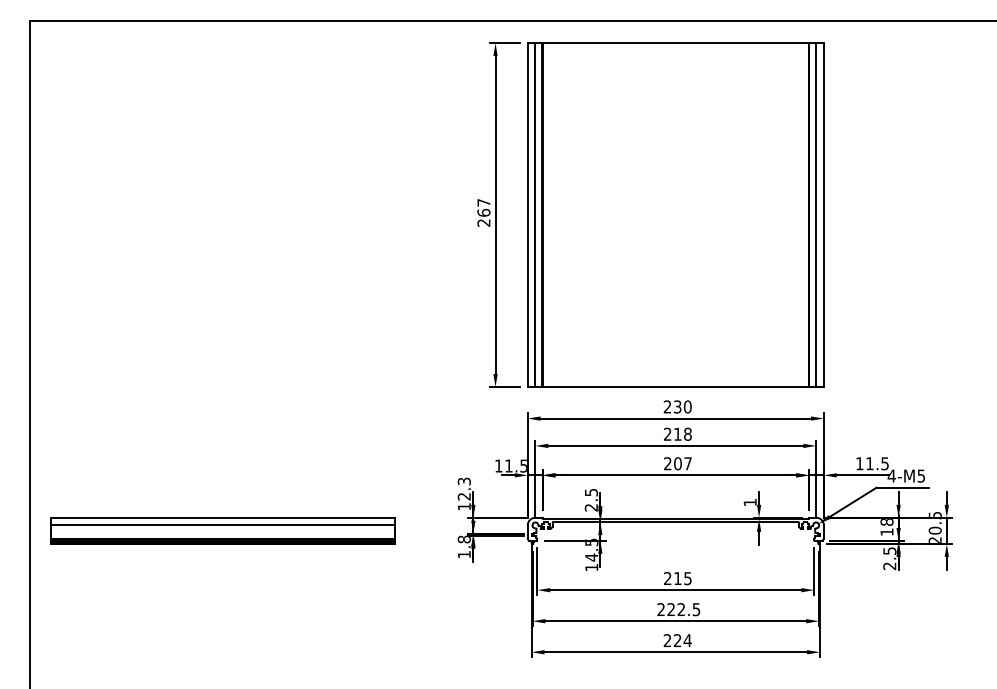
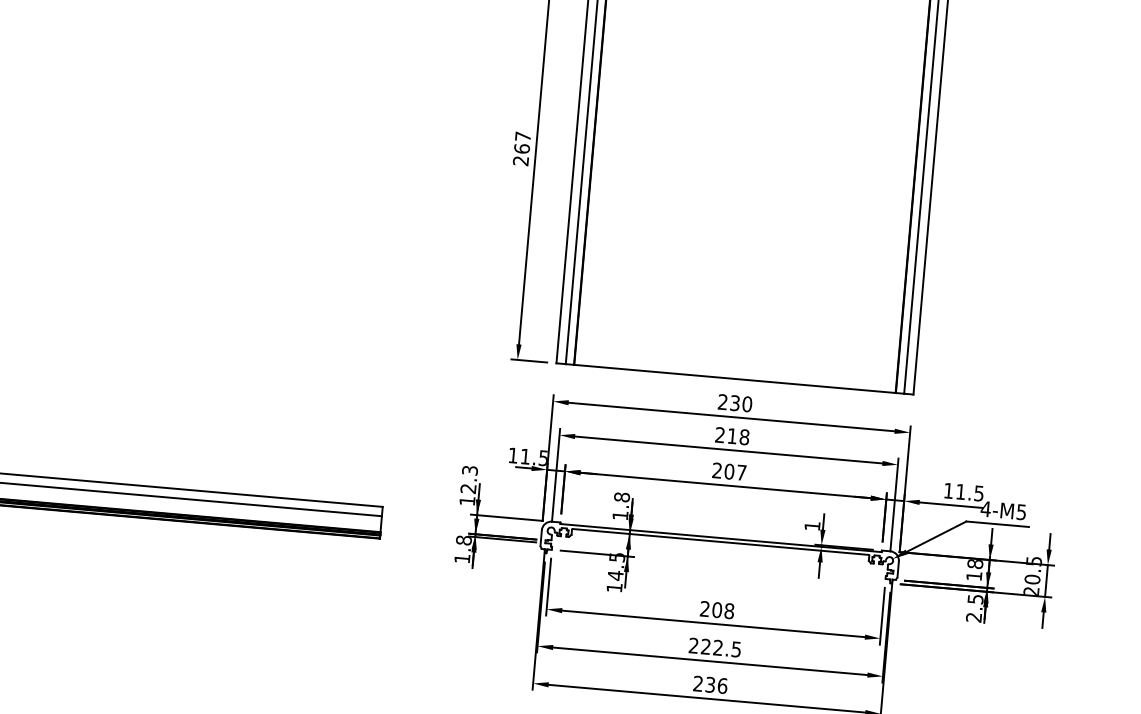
text: (590, 499) -> (620, 505), 2.5 -> 1.8
text: (682, 578) -> (722, 610), 215 -> 208
text: (682, 640) -> (716, 685), 224 -> 236

